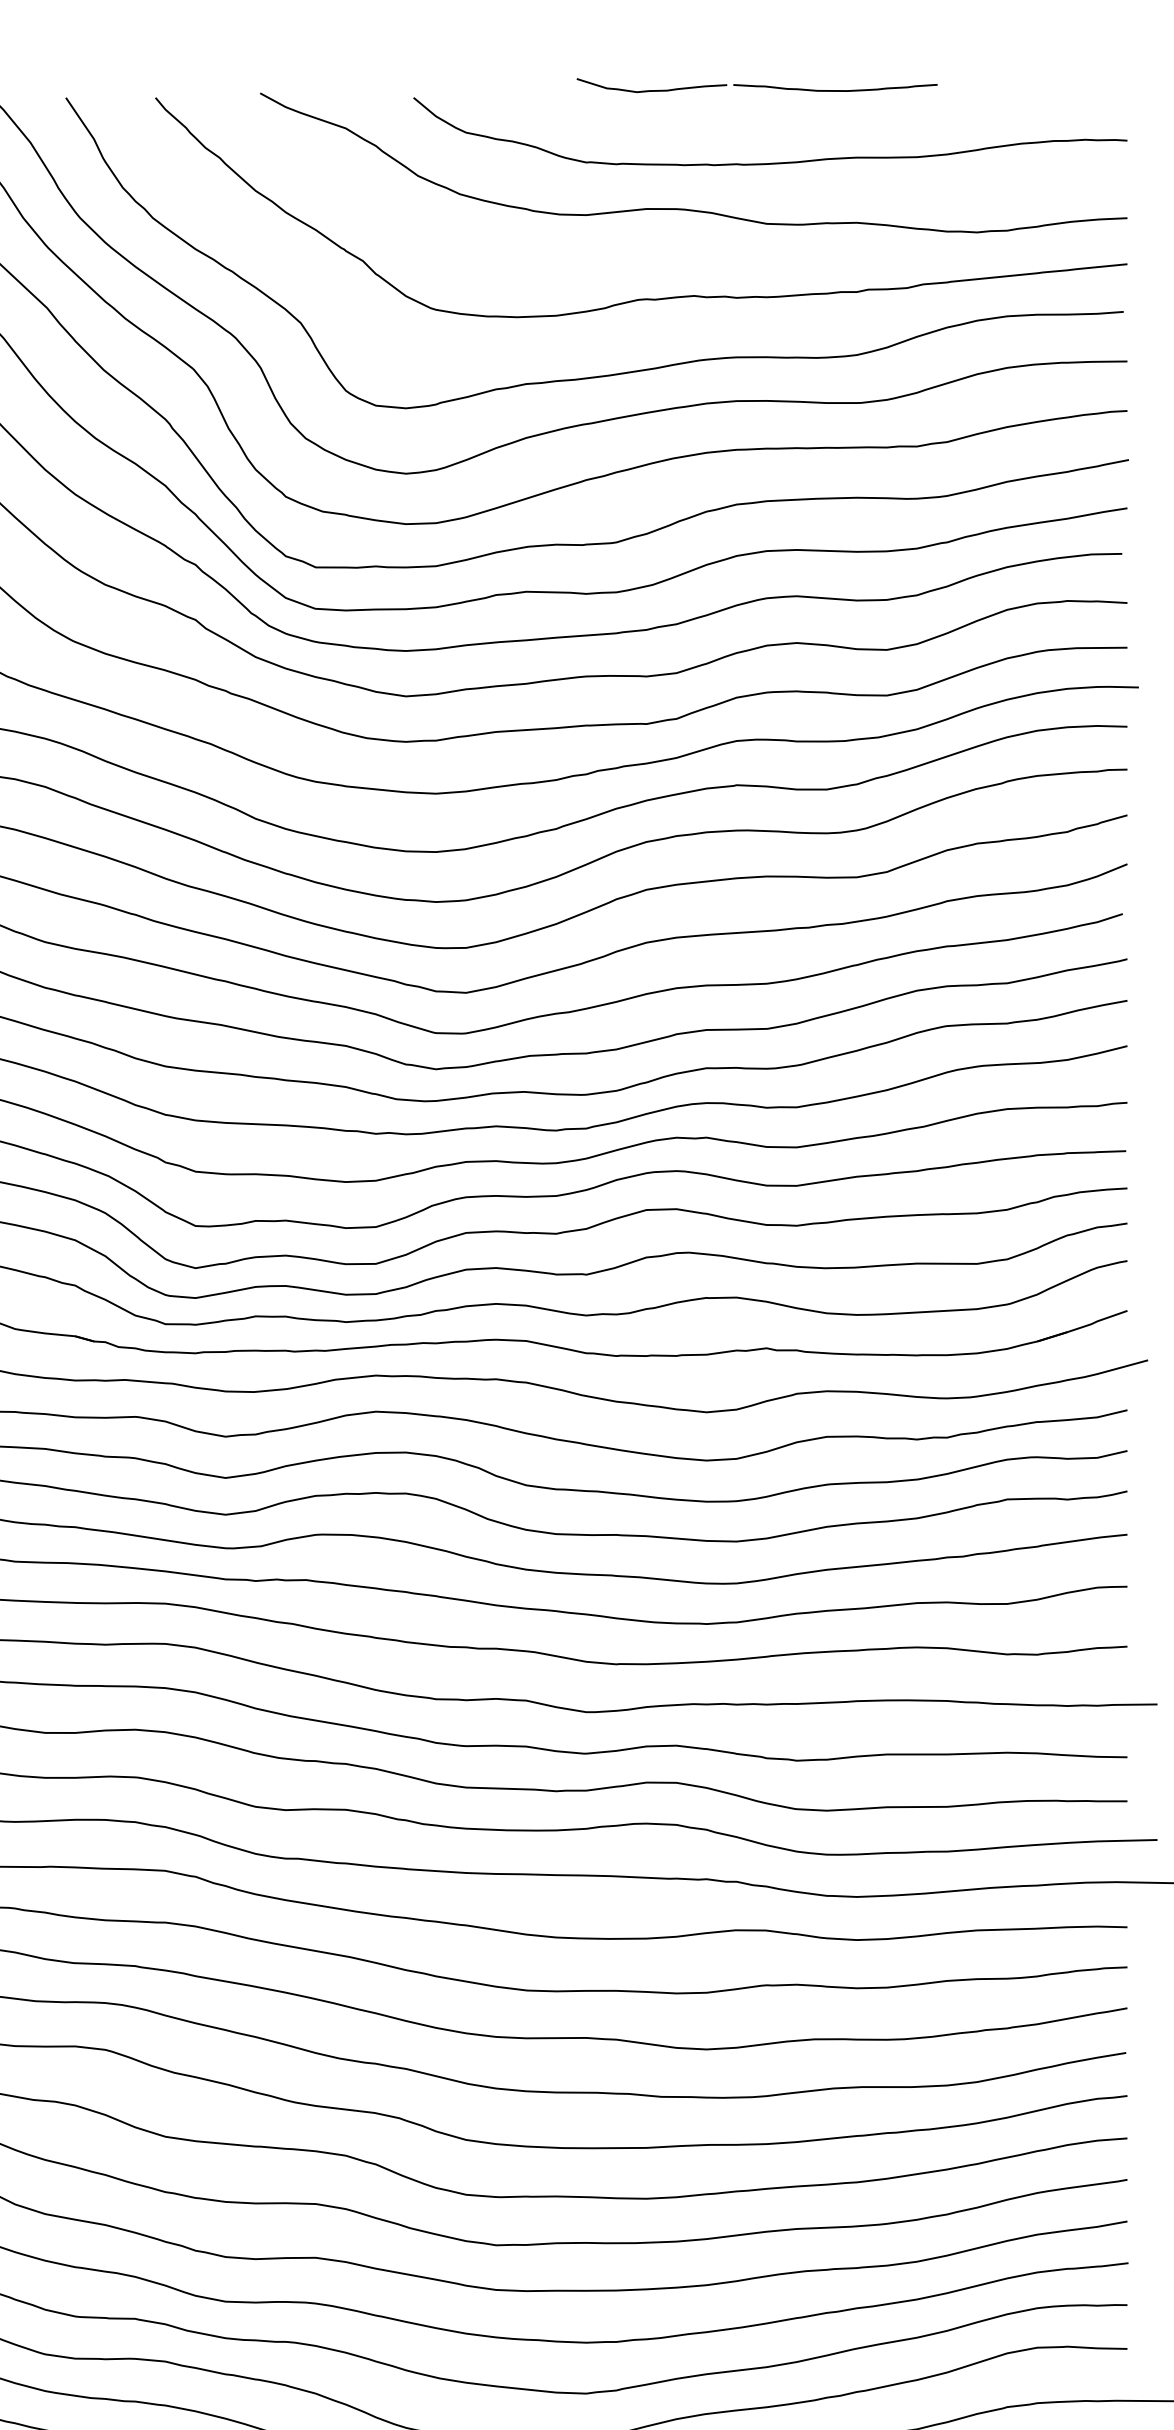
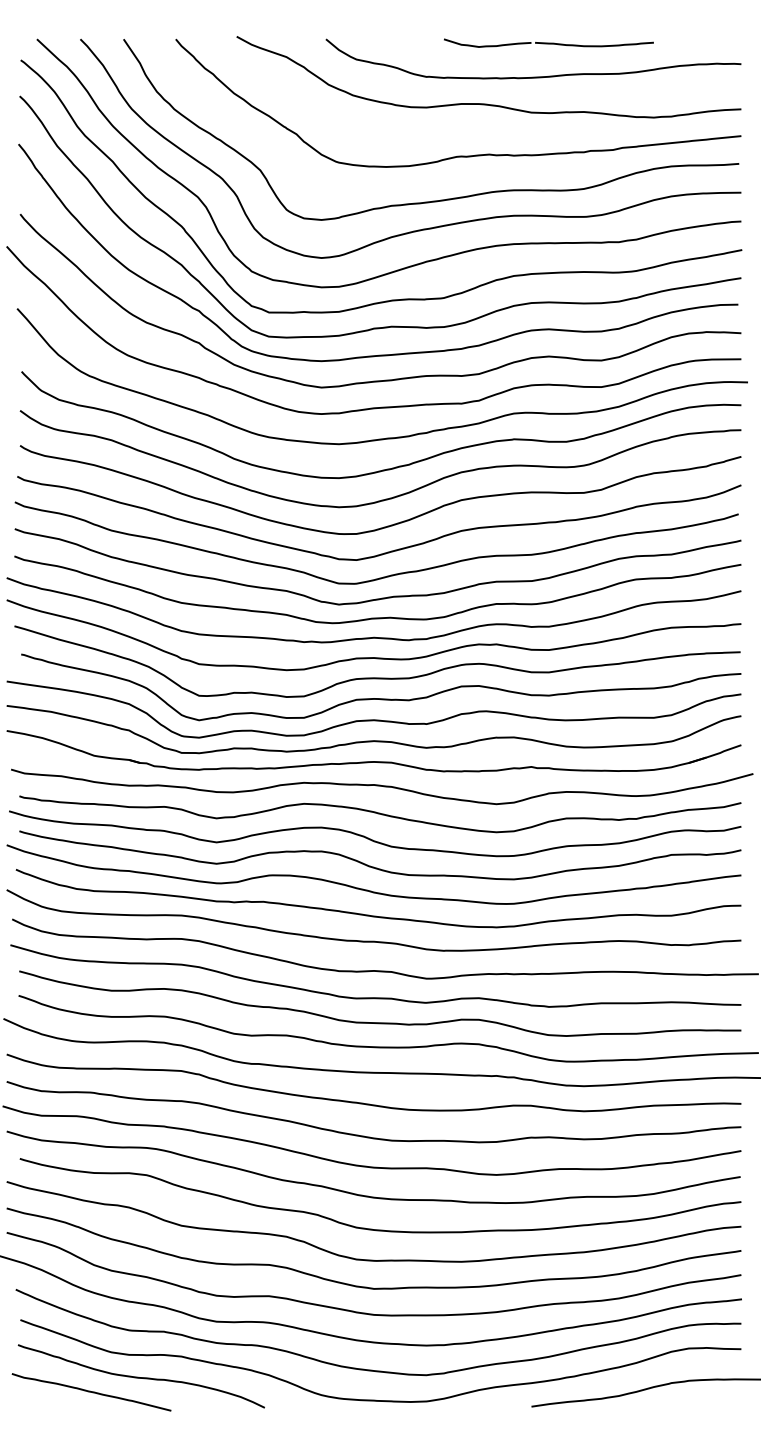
part: (756, 84) -> (548, 42), moved

